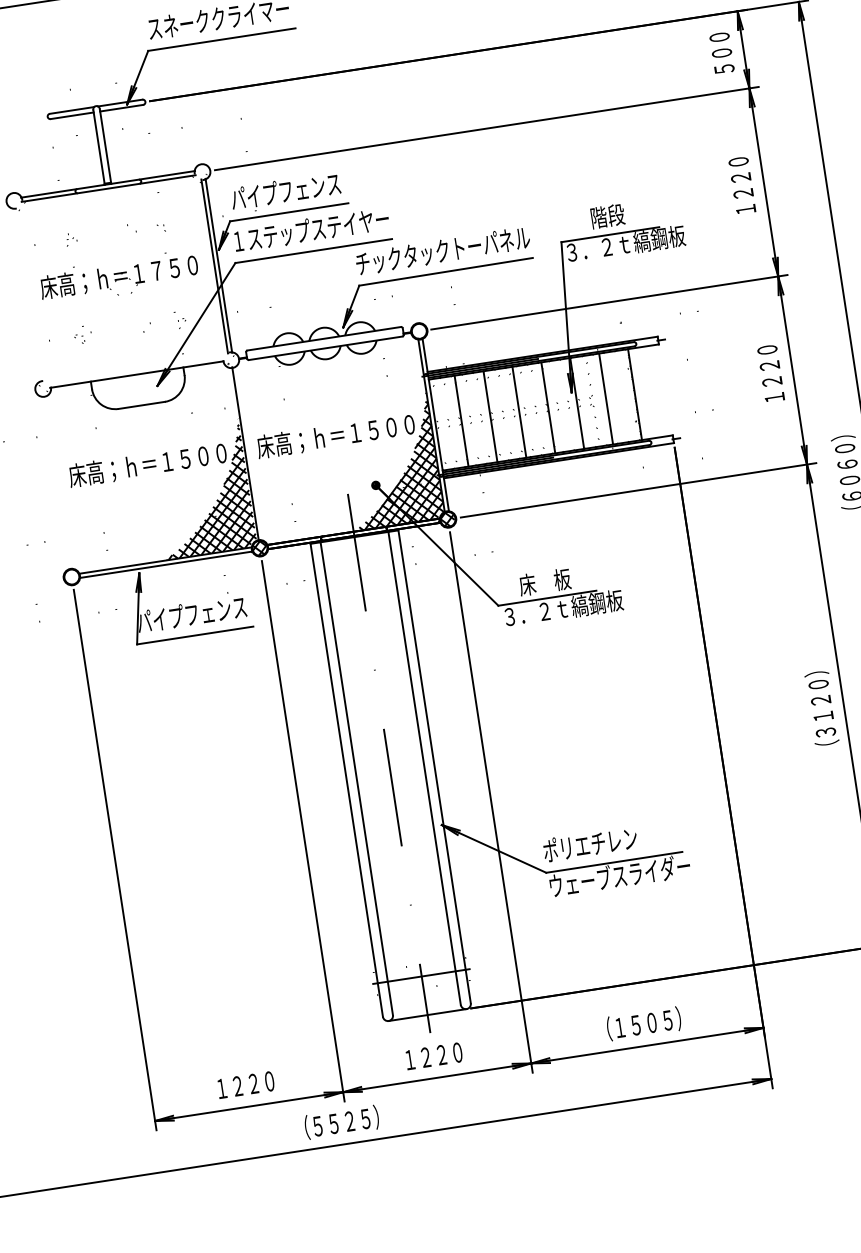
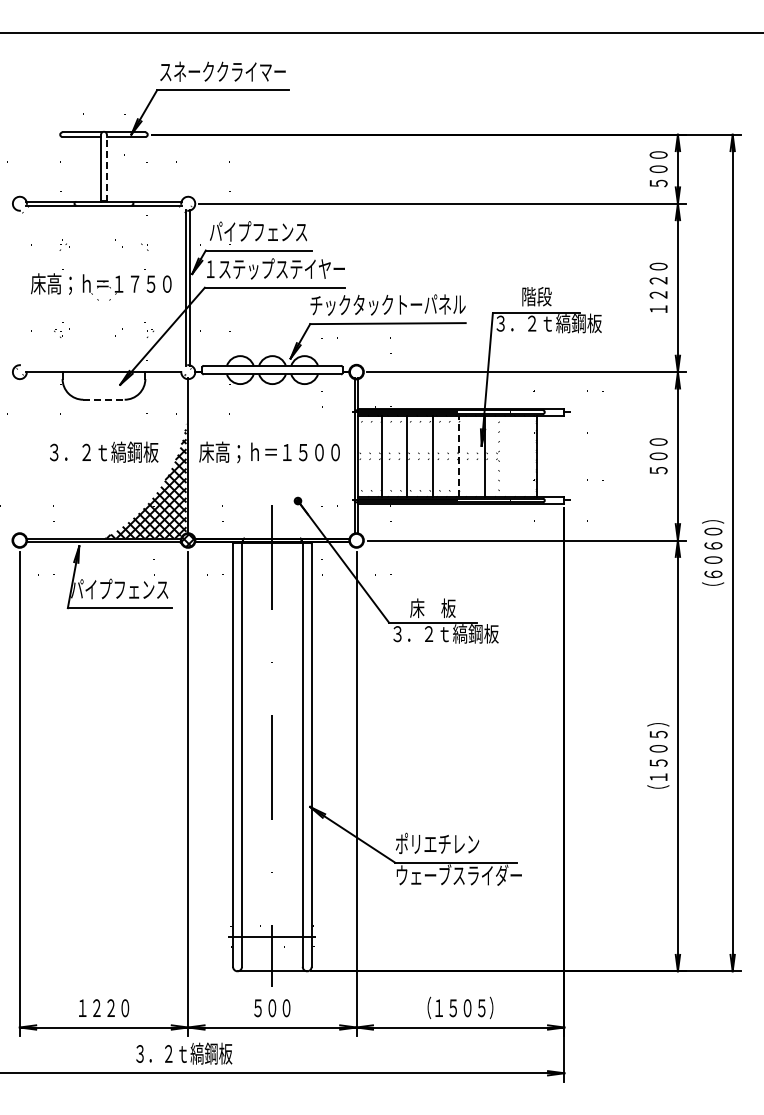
line: (105, 146) -> (106, 168), solid -> dashed
text: (770, 374) -> (658, 456), １２２０ -> ５００
line: (605, 399) -> (510, 456), removed
line: (141, 405) -> (103, 399), solid -> dashed
line: (548, 408) -> (459, 456), solid -> dashed
text: (146, 464) -> (100, 452), 床高；ｈ＝１５００ -> ３．２ｔ縞鋼板
hatch: (395, 465) -> (317, 486), removed
text: (822, 708) -> (658, 755), （３１２０） -> （１５０５）
text: (434, 1056) -> (272, 1008), １２２０ -> ５００
text: (343, 1121) -> (184, 1053), （５５２５） -> ３．２ｔ縞鋼板

